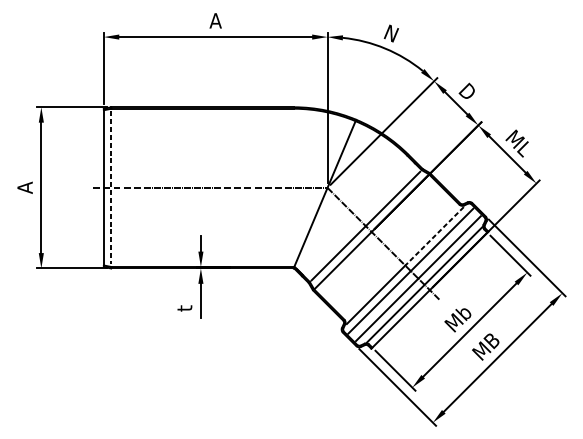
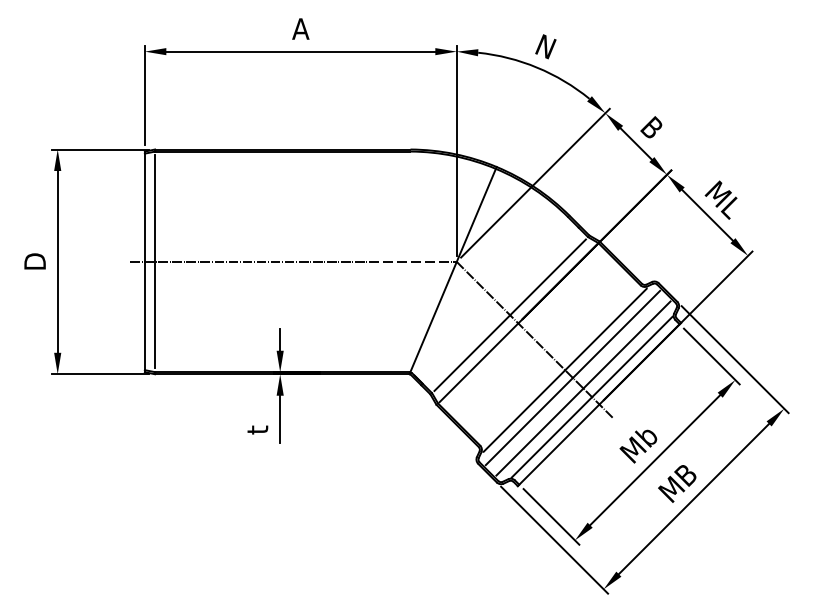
text: (466, 90) -> (650, 126), D -> B
text: (24, 187) -> (34, 261), A -> D
line: (111, 187) -> (155, 261), dashed -> solid
line: (434, 236) -> (605, 329), dashed -> solid

